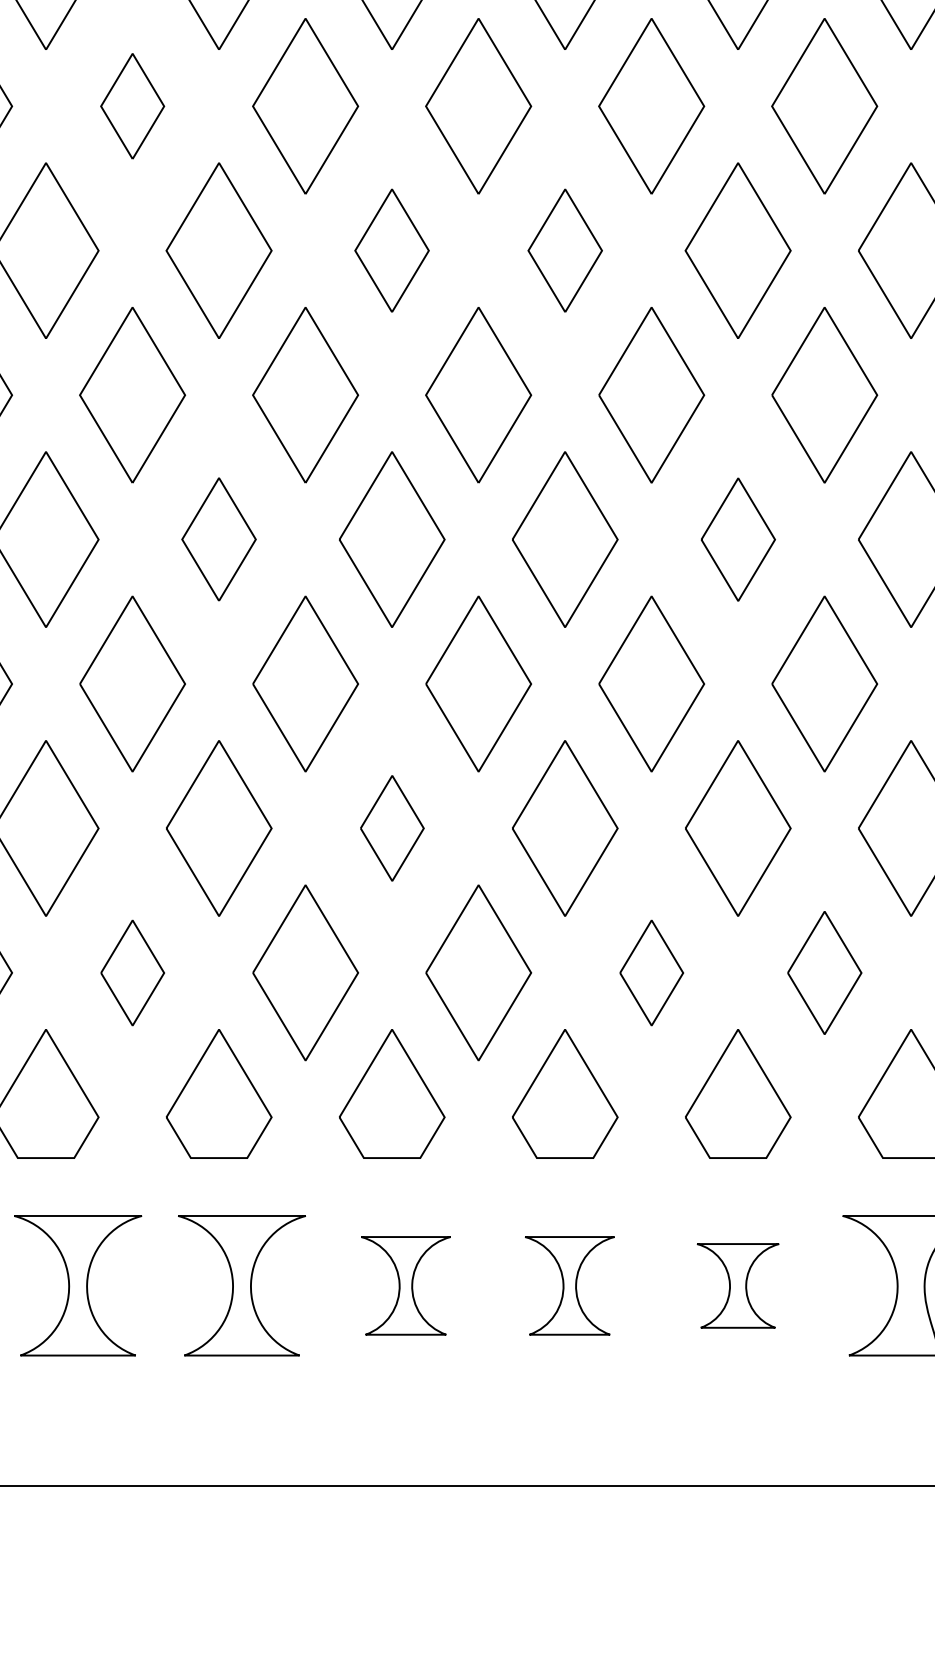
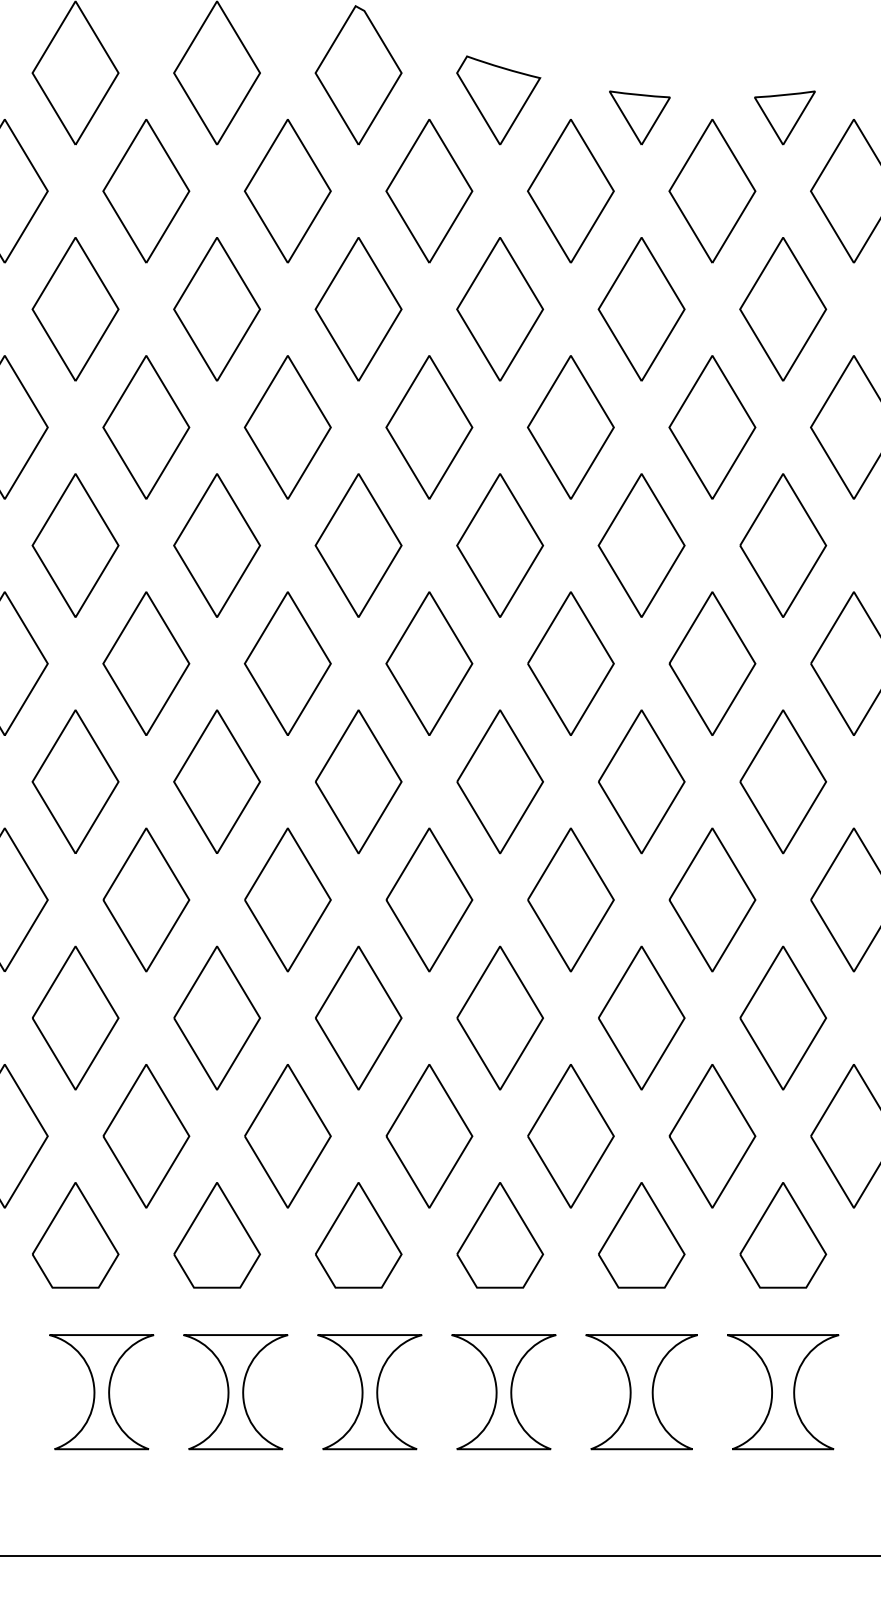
part: (132, 106) -> (146, 427), size x1.67
part: (391, 250) -> (358, 545), size x1.43
part: (565, 250) -> (500, 545), size x1.43
part: (218, 539) -> (216, 781), size x1.43
part: (737, 539) -> (641, 781), size x1.43
part: (391, 827) -> (358, 1017), size x1.67
part: (132, 973) -> (146, 1136), size x1.67
part: (651, 973) -> (570, 1136), size x1.67
part: (824, 973) -> (712, 1136), size x1.43
part: (405, 1286) -> (369, 1392), size x1.43
part: (569, 1286) -> (503, 1392), size x1.43
part: (737, 1286) -> (641, 1392), size x1.67

